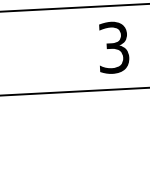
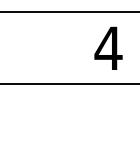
text: (113, 47) -> (108, 48), 3 -> 4

